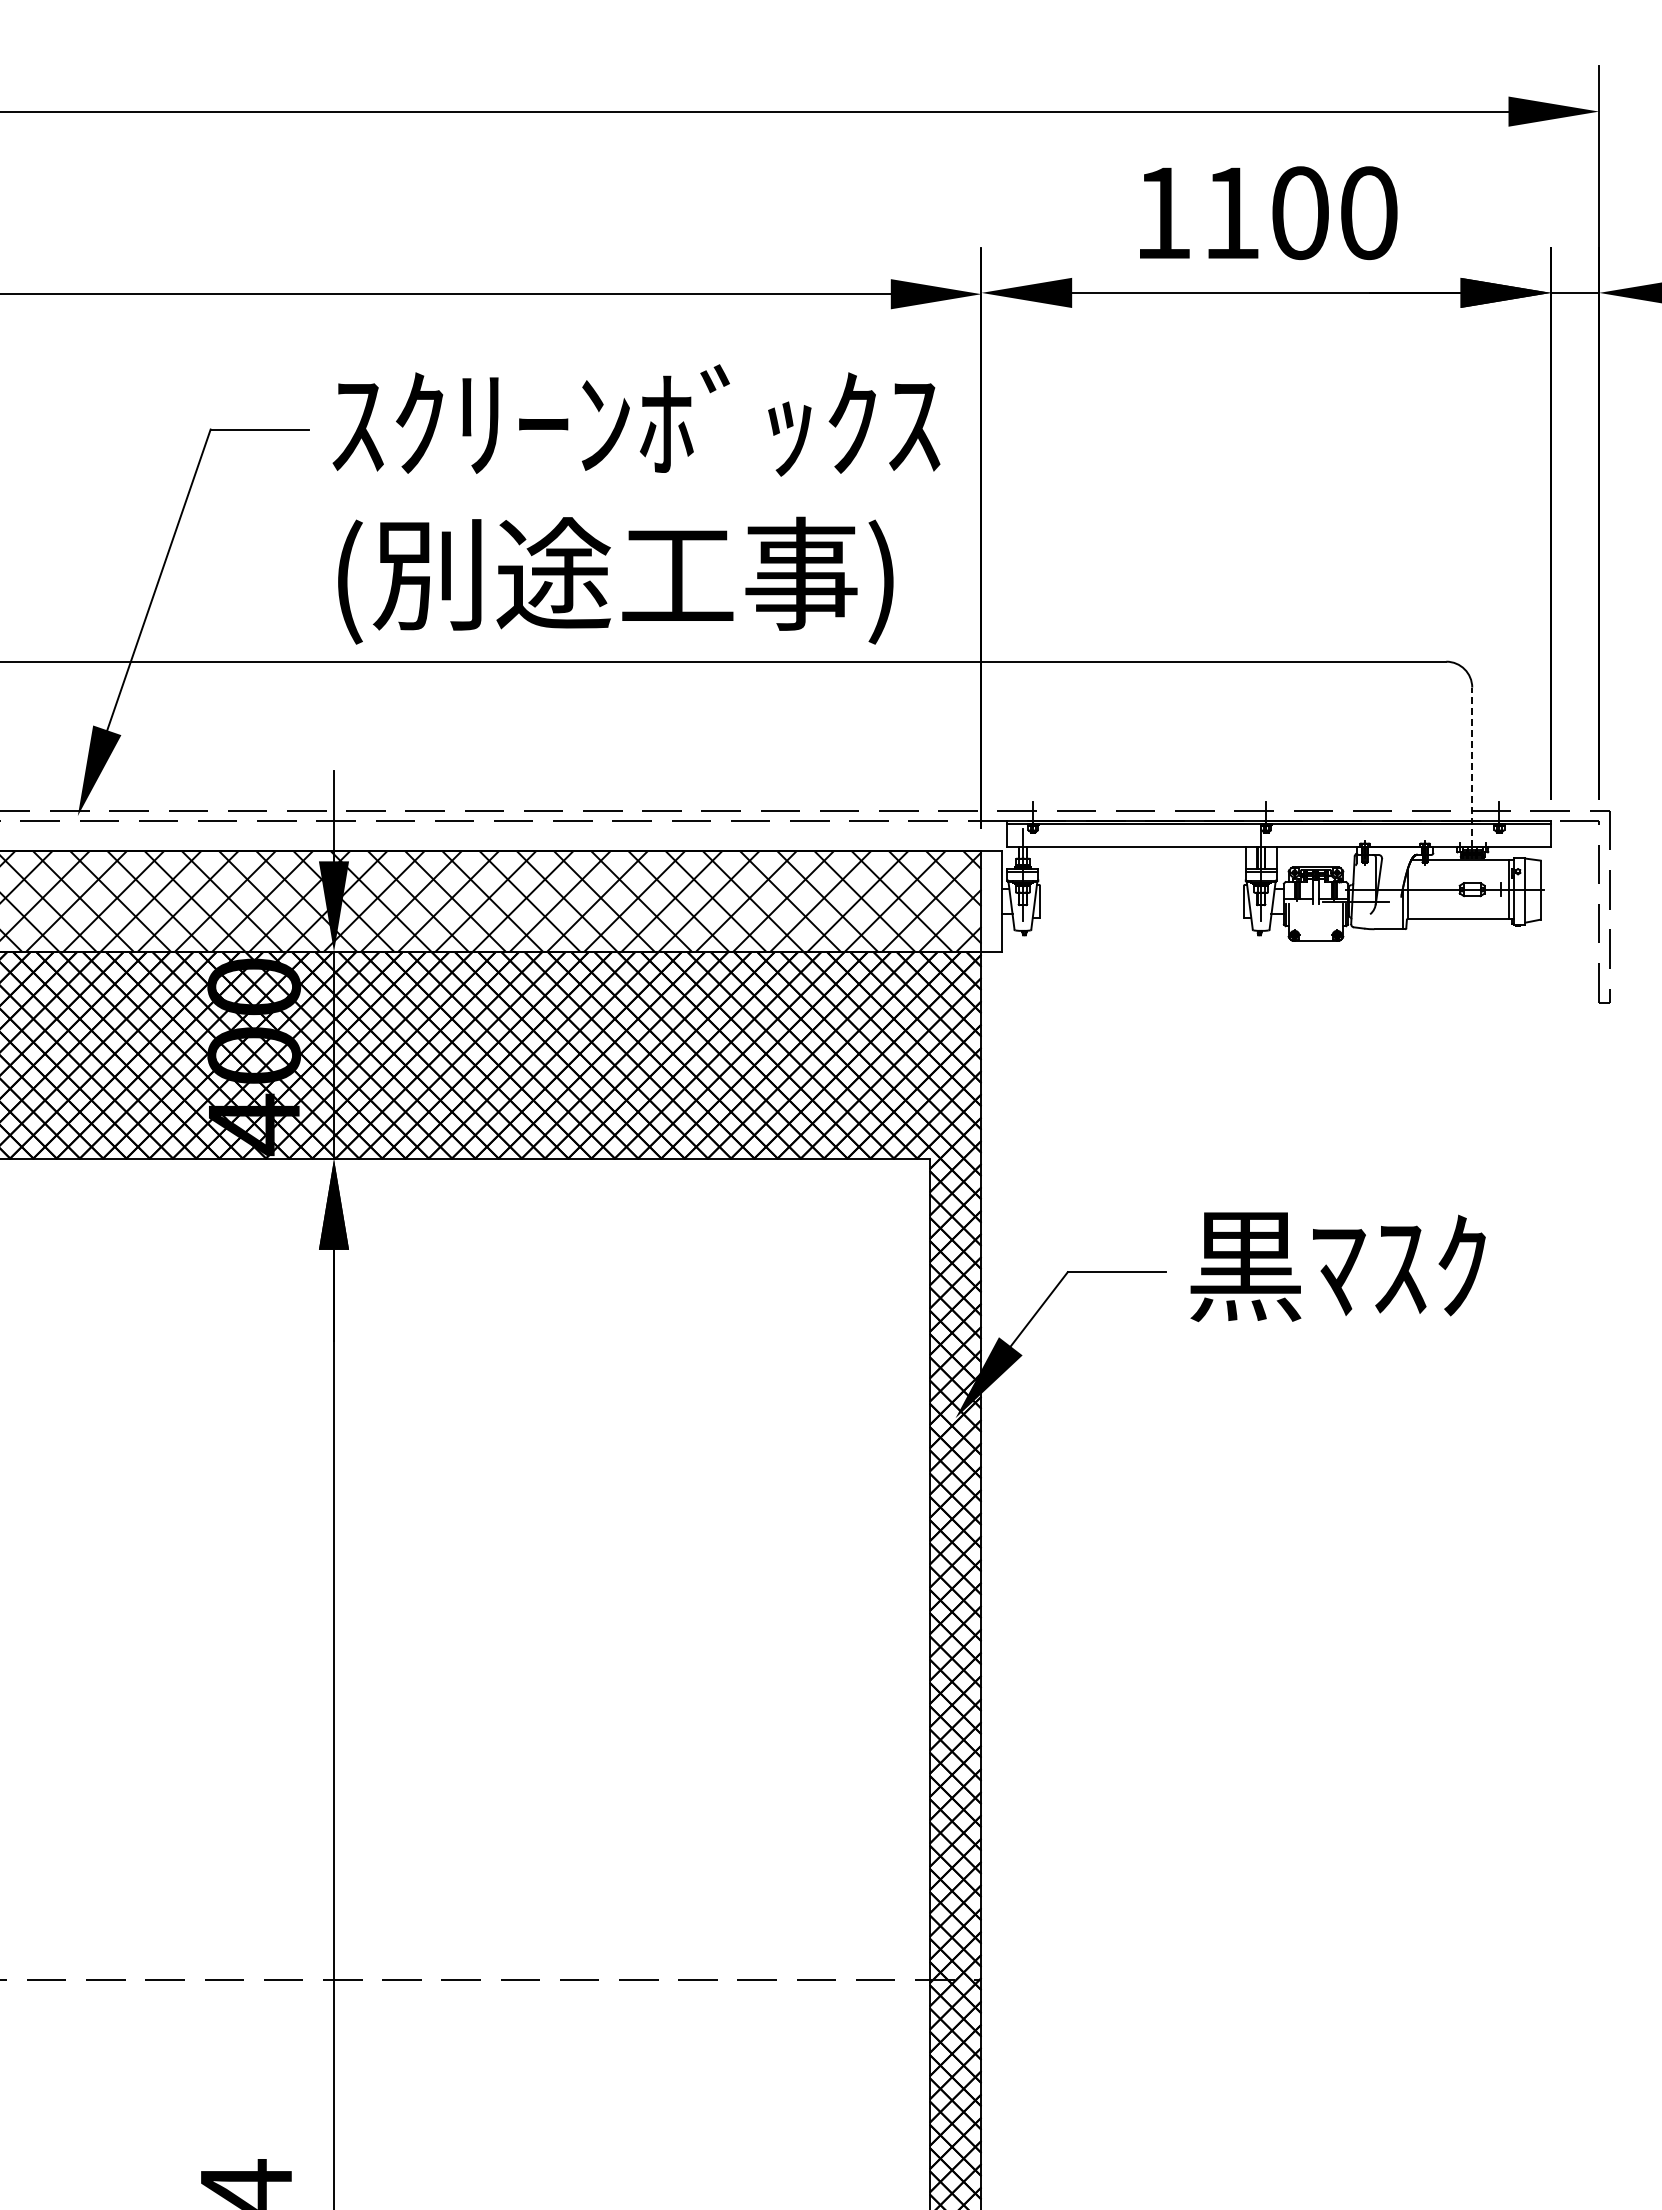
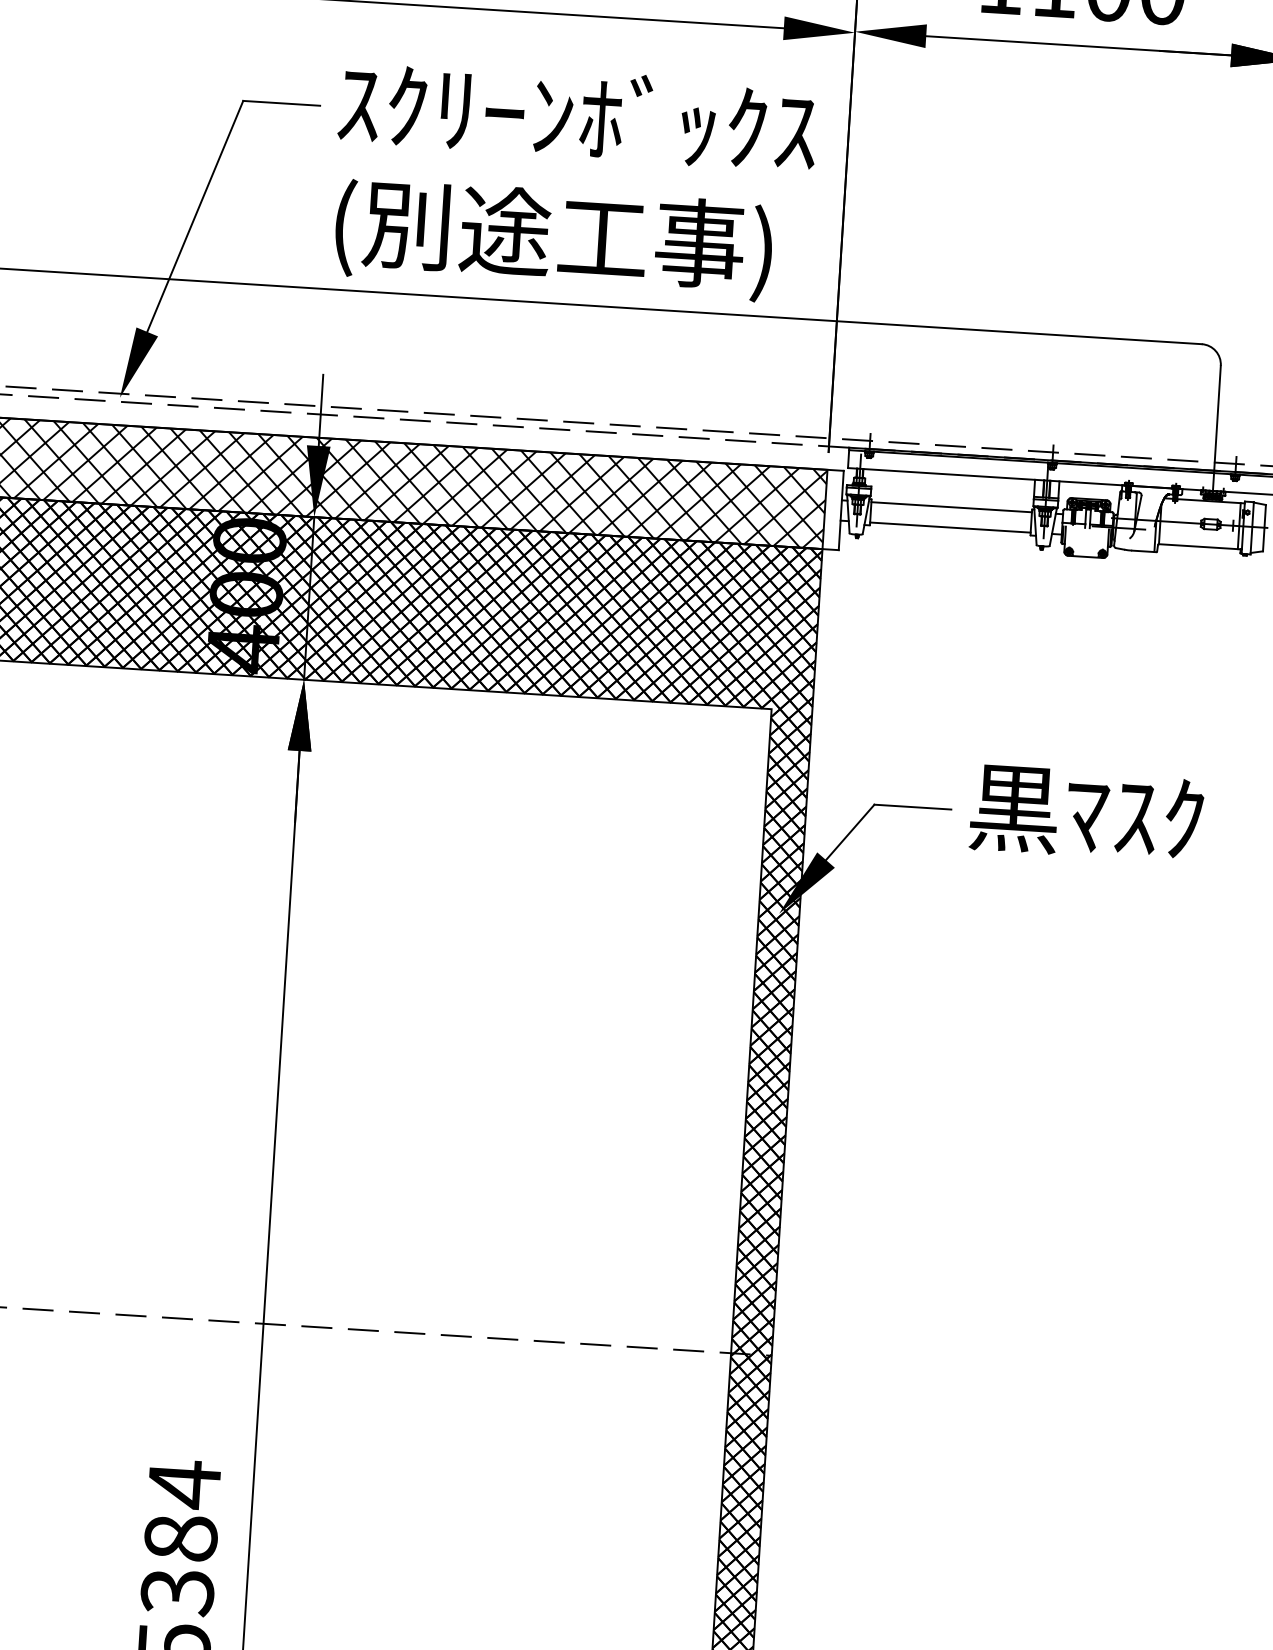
line: (1472, 767) -> (1217, 428), dashed -> solid
line: (1141, 888) -> (951, 507), added
line: (1141, 914) -> (949, 527), added

